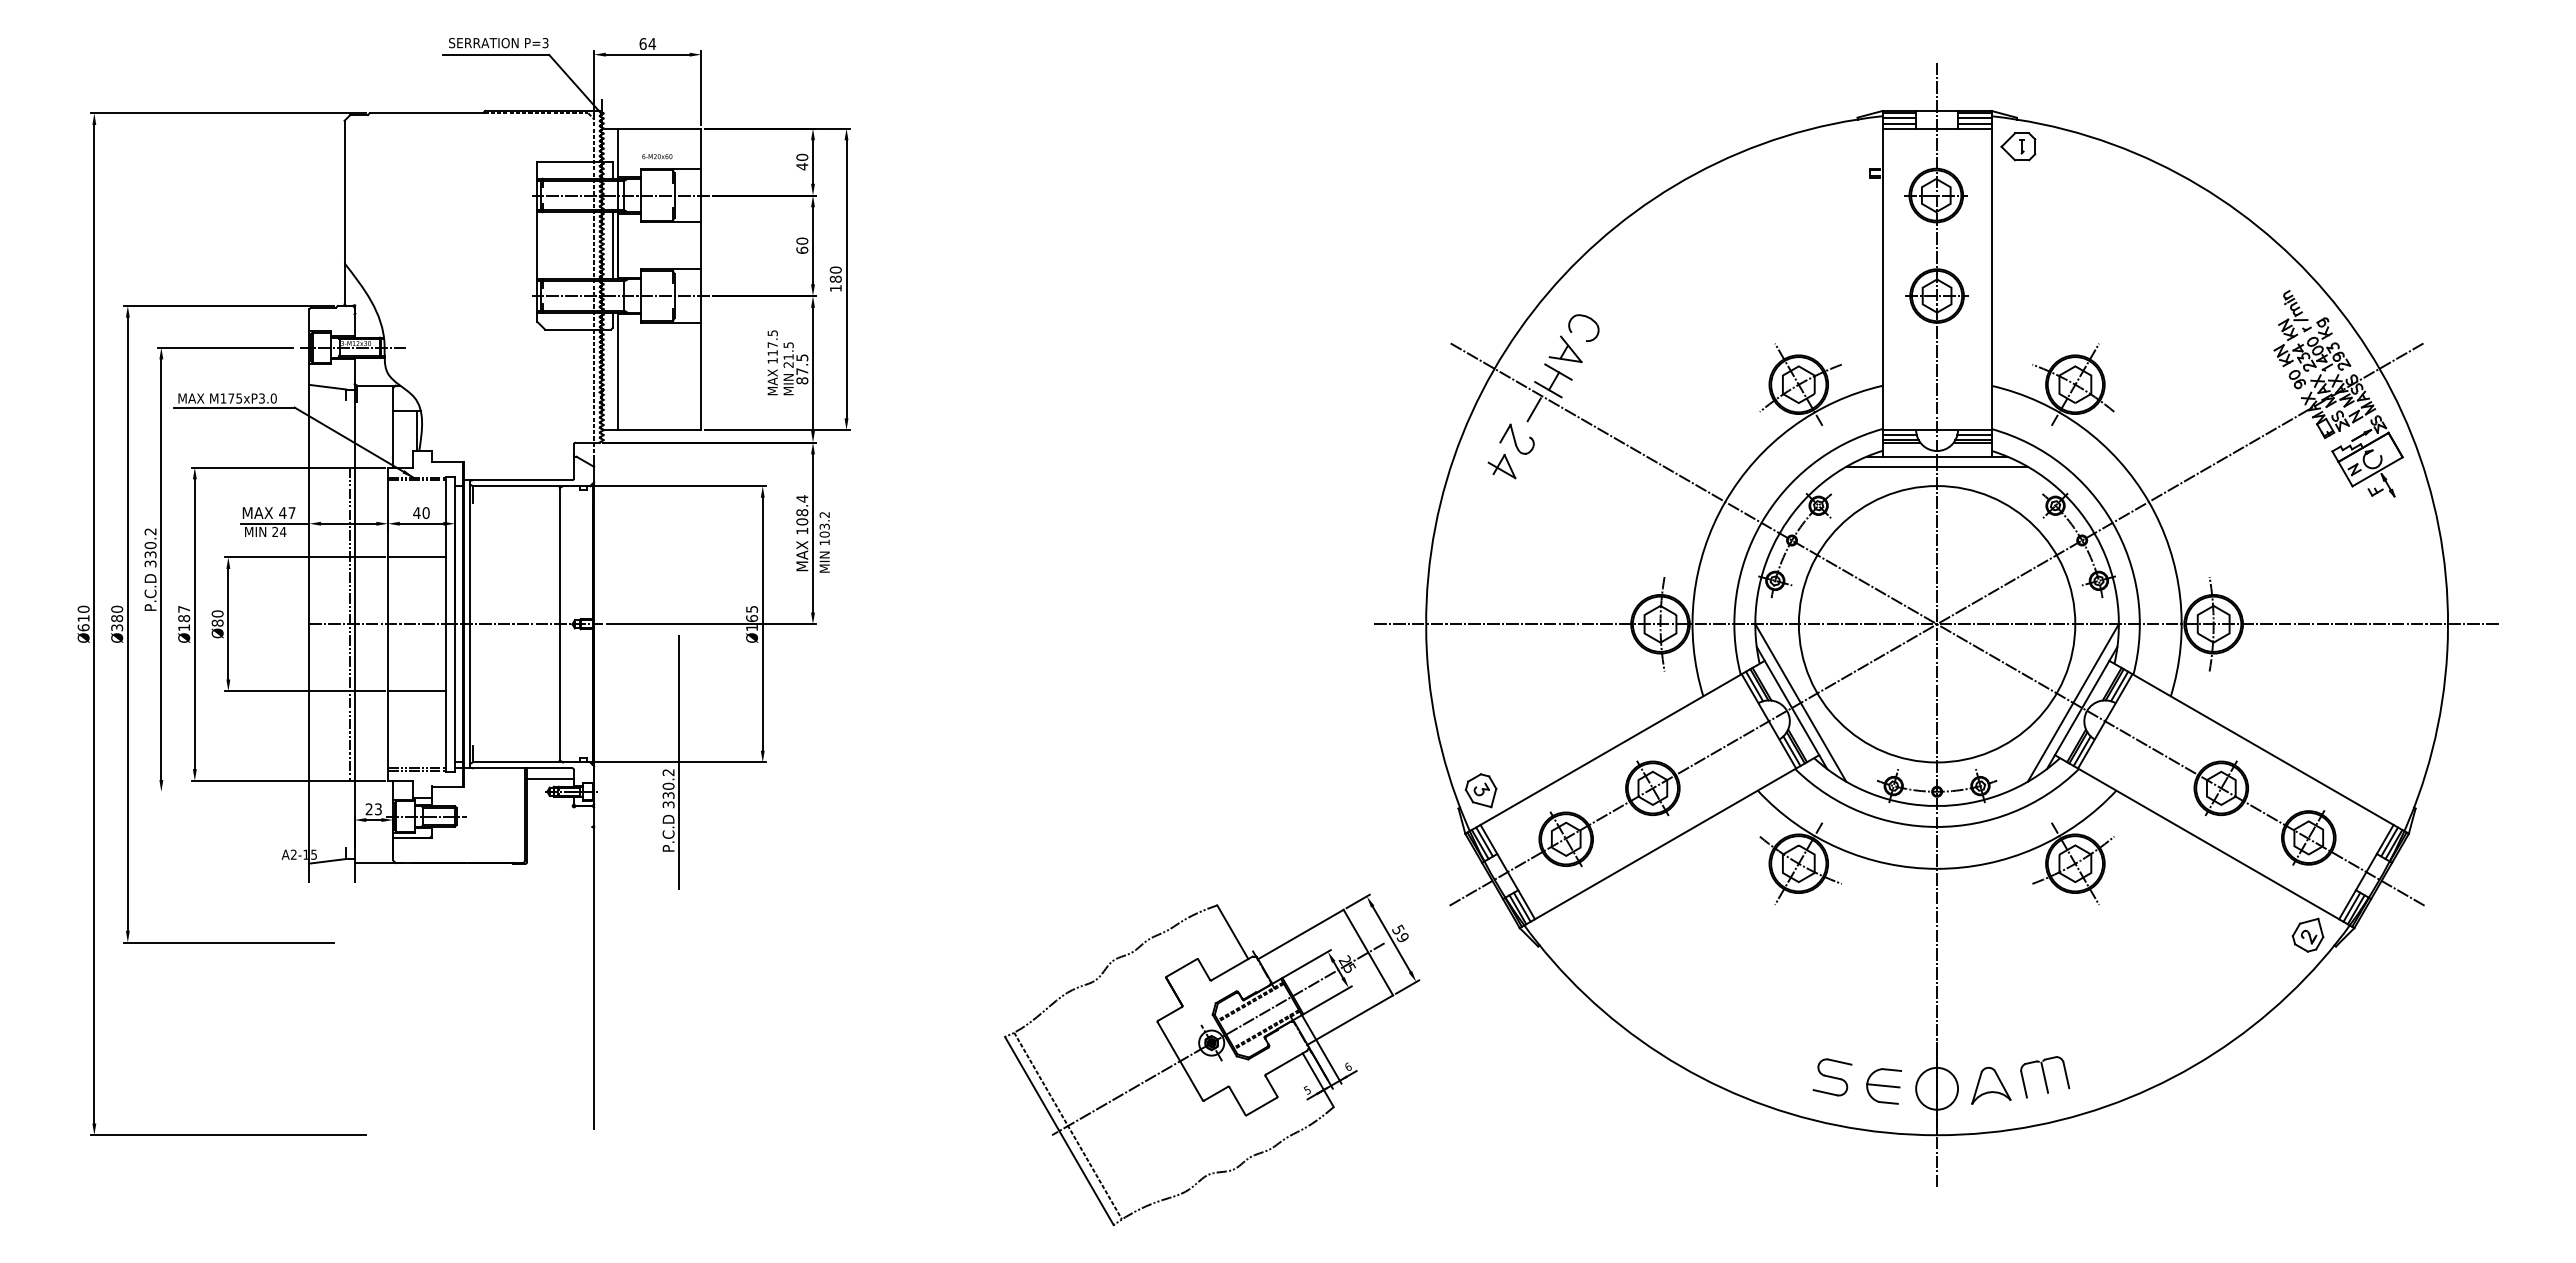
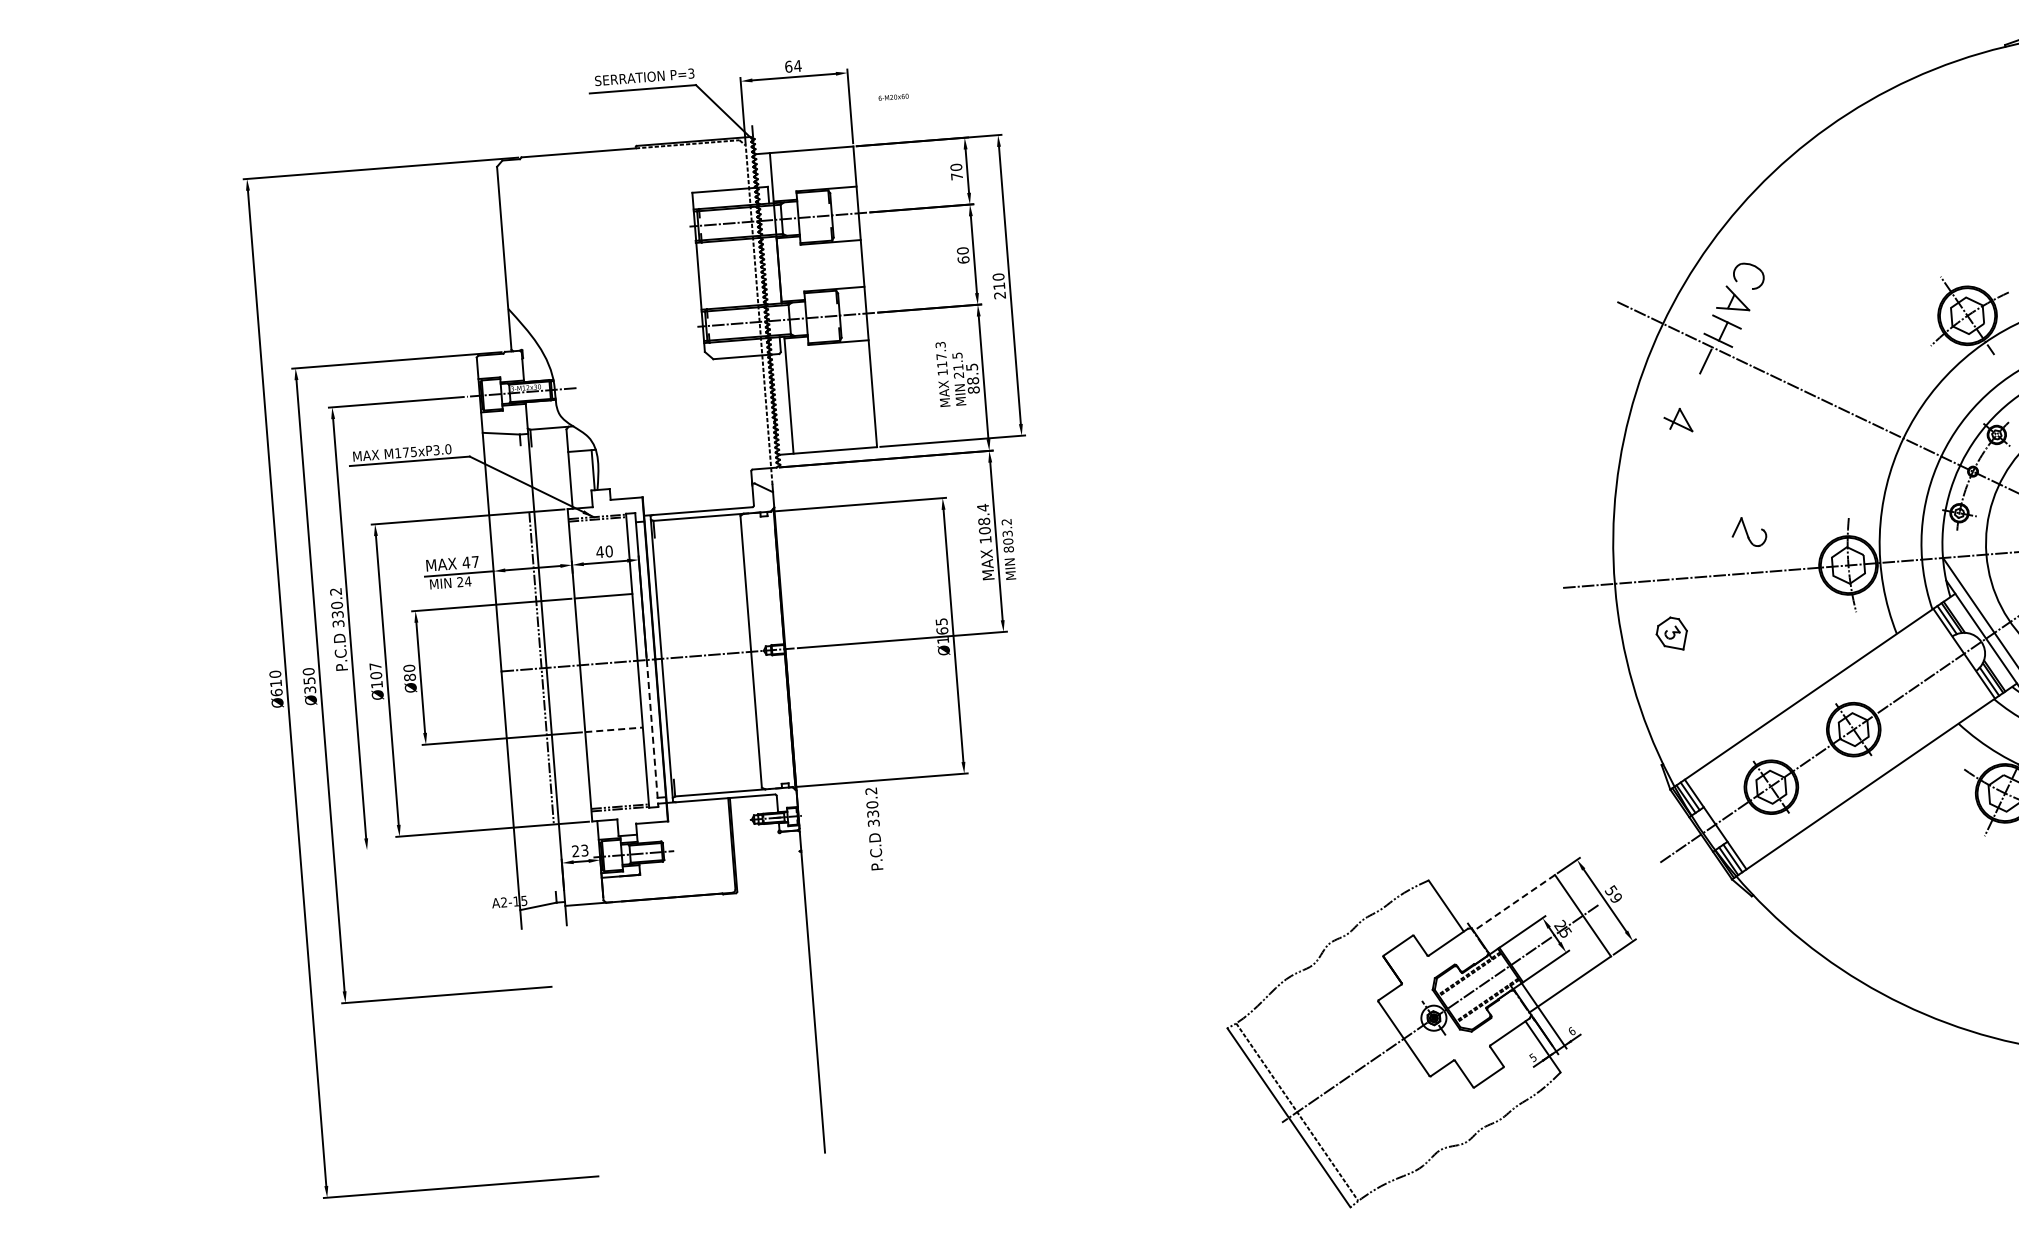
text: (657, 156) -> (893, 97), moved
text: (802, 166) -> (957, 176), 40 -> 70
line: (612, 245) -> (773, 270), removed
text: (835, 283) -> (999, 290), 180 -> 210
text: (772, 332) -> (940, 344), 117.5 -> 117.3
text: (802, 371) -> (973, 380), 87.5 -> 88.5
part: (1516, 438) -> (1748, 531), moved
text: (824, 542) -> (1008, 549), 103.2 -> 803.2
text: (117, 618) -> (309, 680), Ø380 -> Ø350
text: (183, 618) -> (375, 675), Ø187 -> Ø107
line: (416, 691) -> (613, 730), solid -> dashed
line: (455, 697) -> (652, 733), solid -> dashed
line: (679, 762) -> (881, 780), removed
line: (550, 779) -> (754, 807), removed
part: (1480, 790) -> (1671, 633), moved
line: (1300, 934) -> (1513, 902), solid -> dashed

